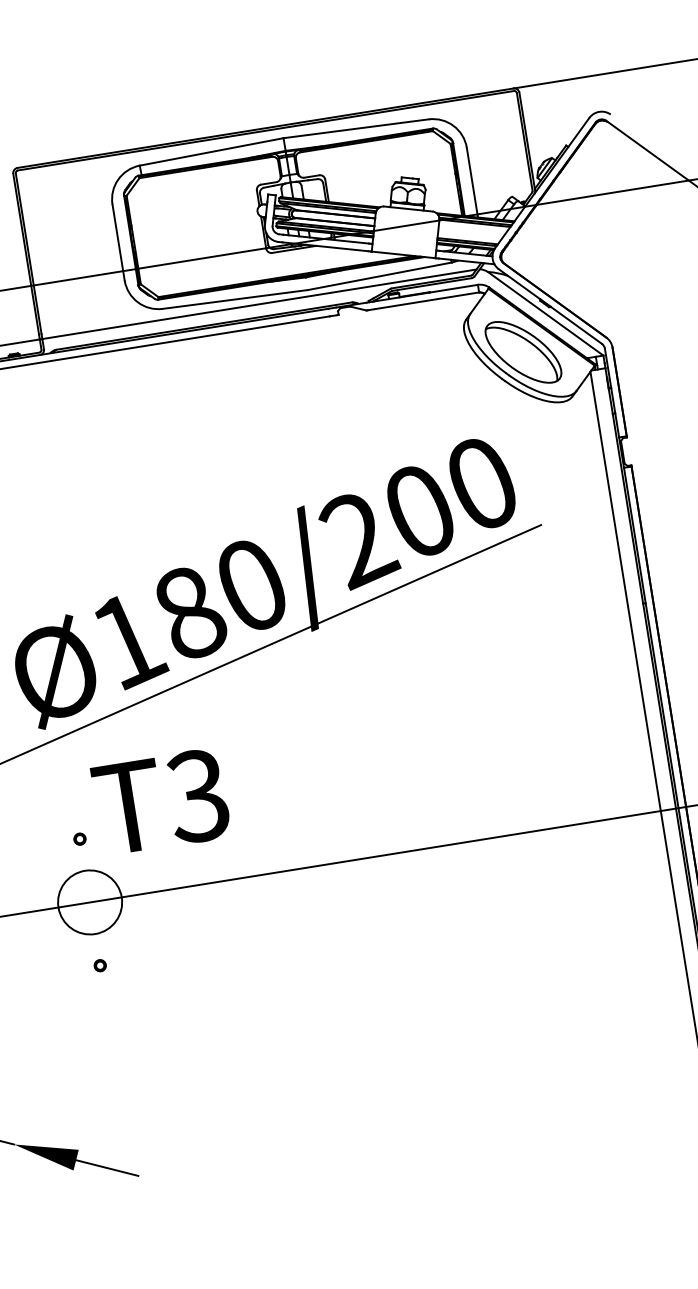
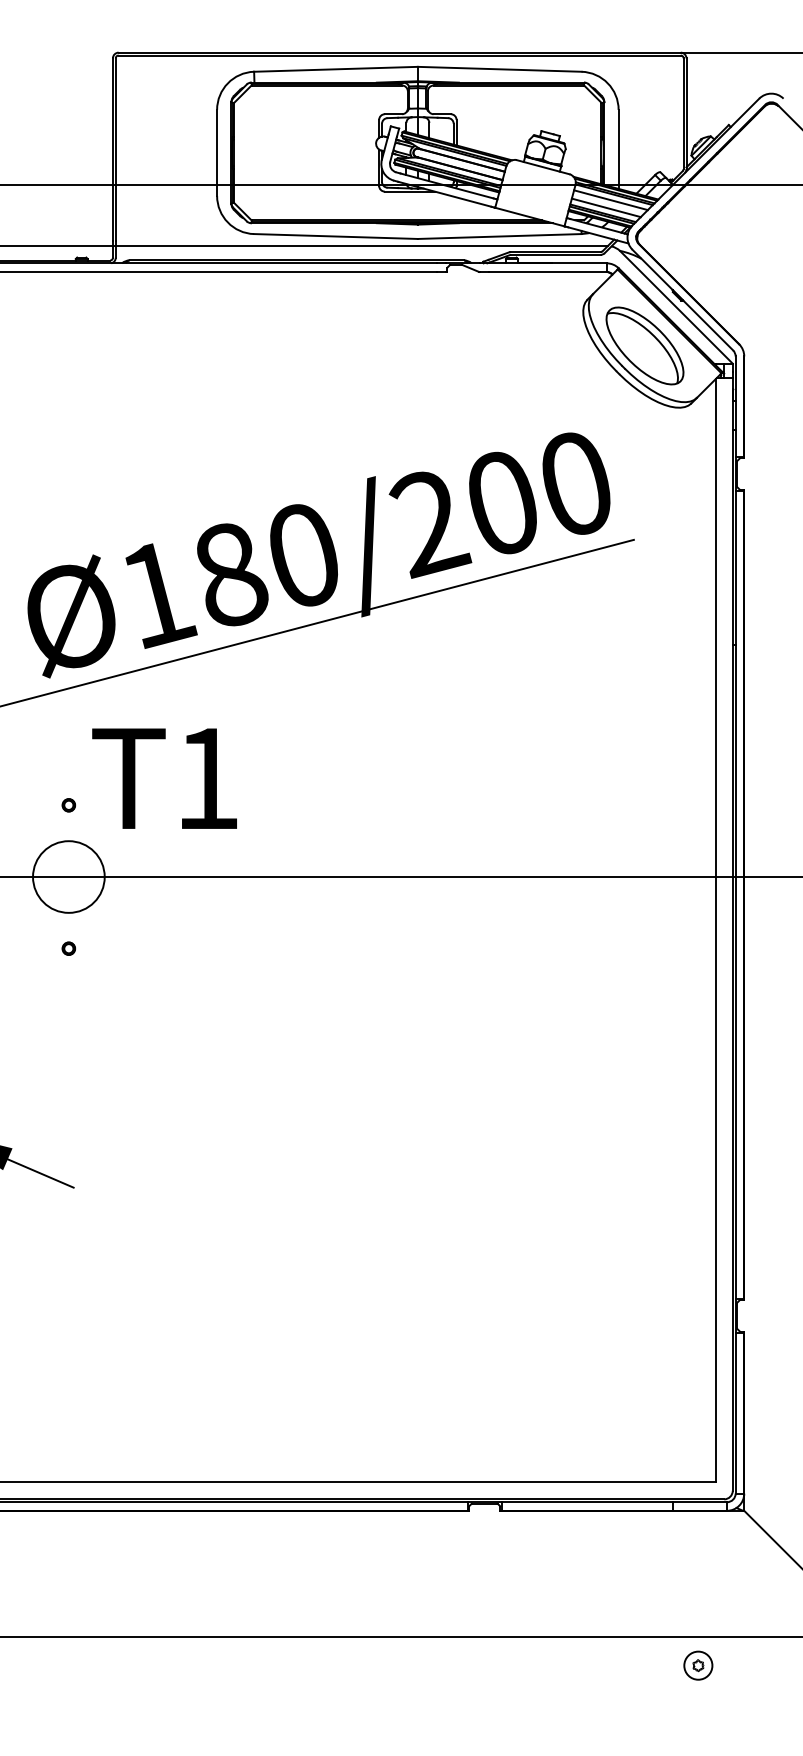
line: (472, 228) -> (610, 200), added
line: (469, 235) -> (605, 207), added
text: (197, 796) -> (206, 778), T3 -> T1

